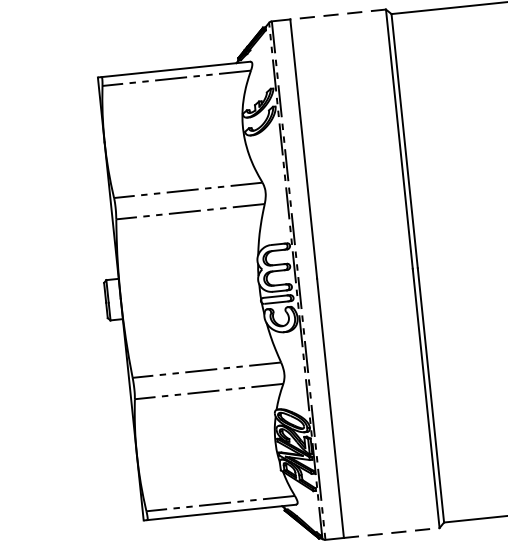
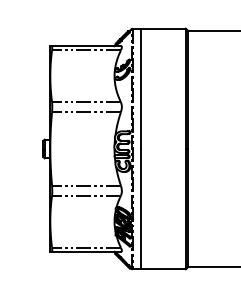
line: (337, 14) -> (163, 28), dashed -> solid
line: (393, 533) -> (164, 269), dashed -> solid

